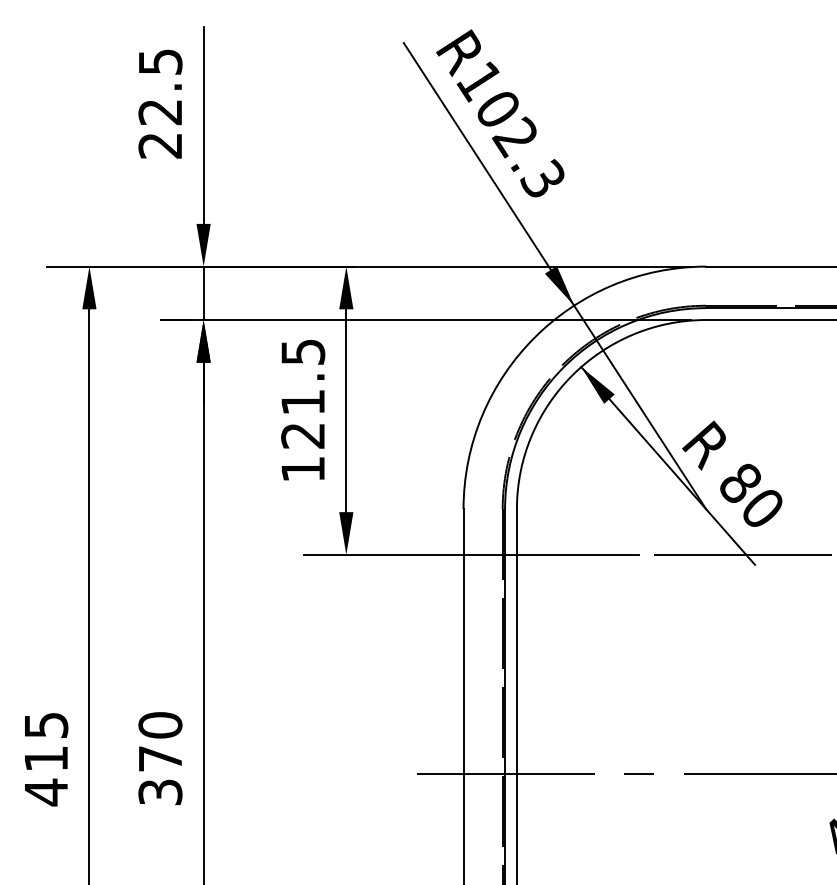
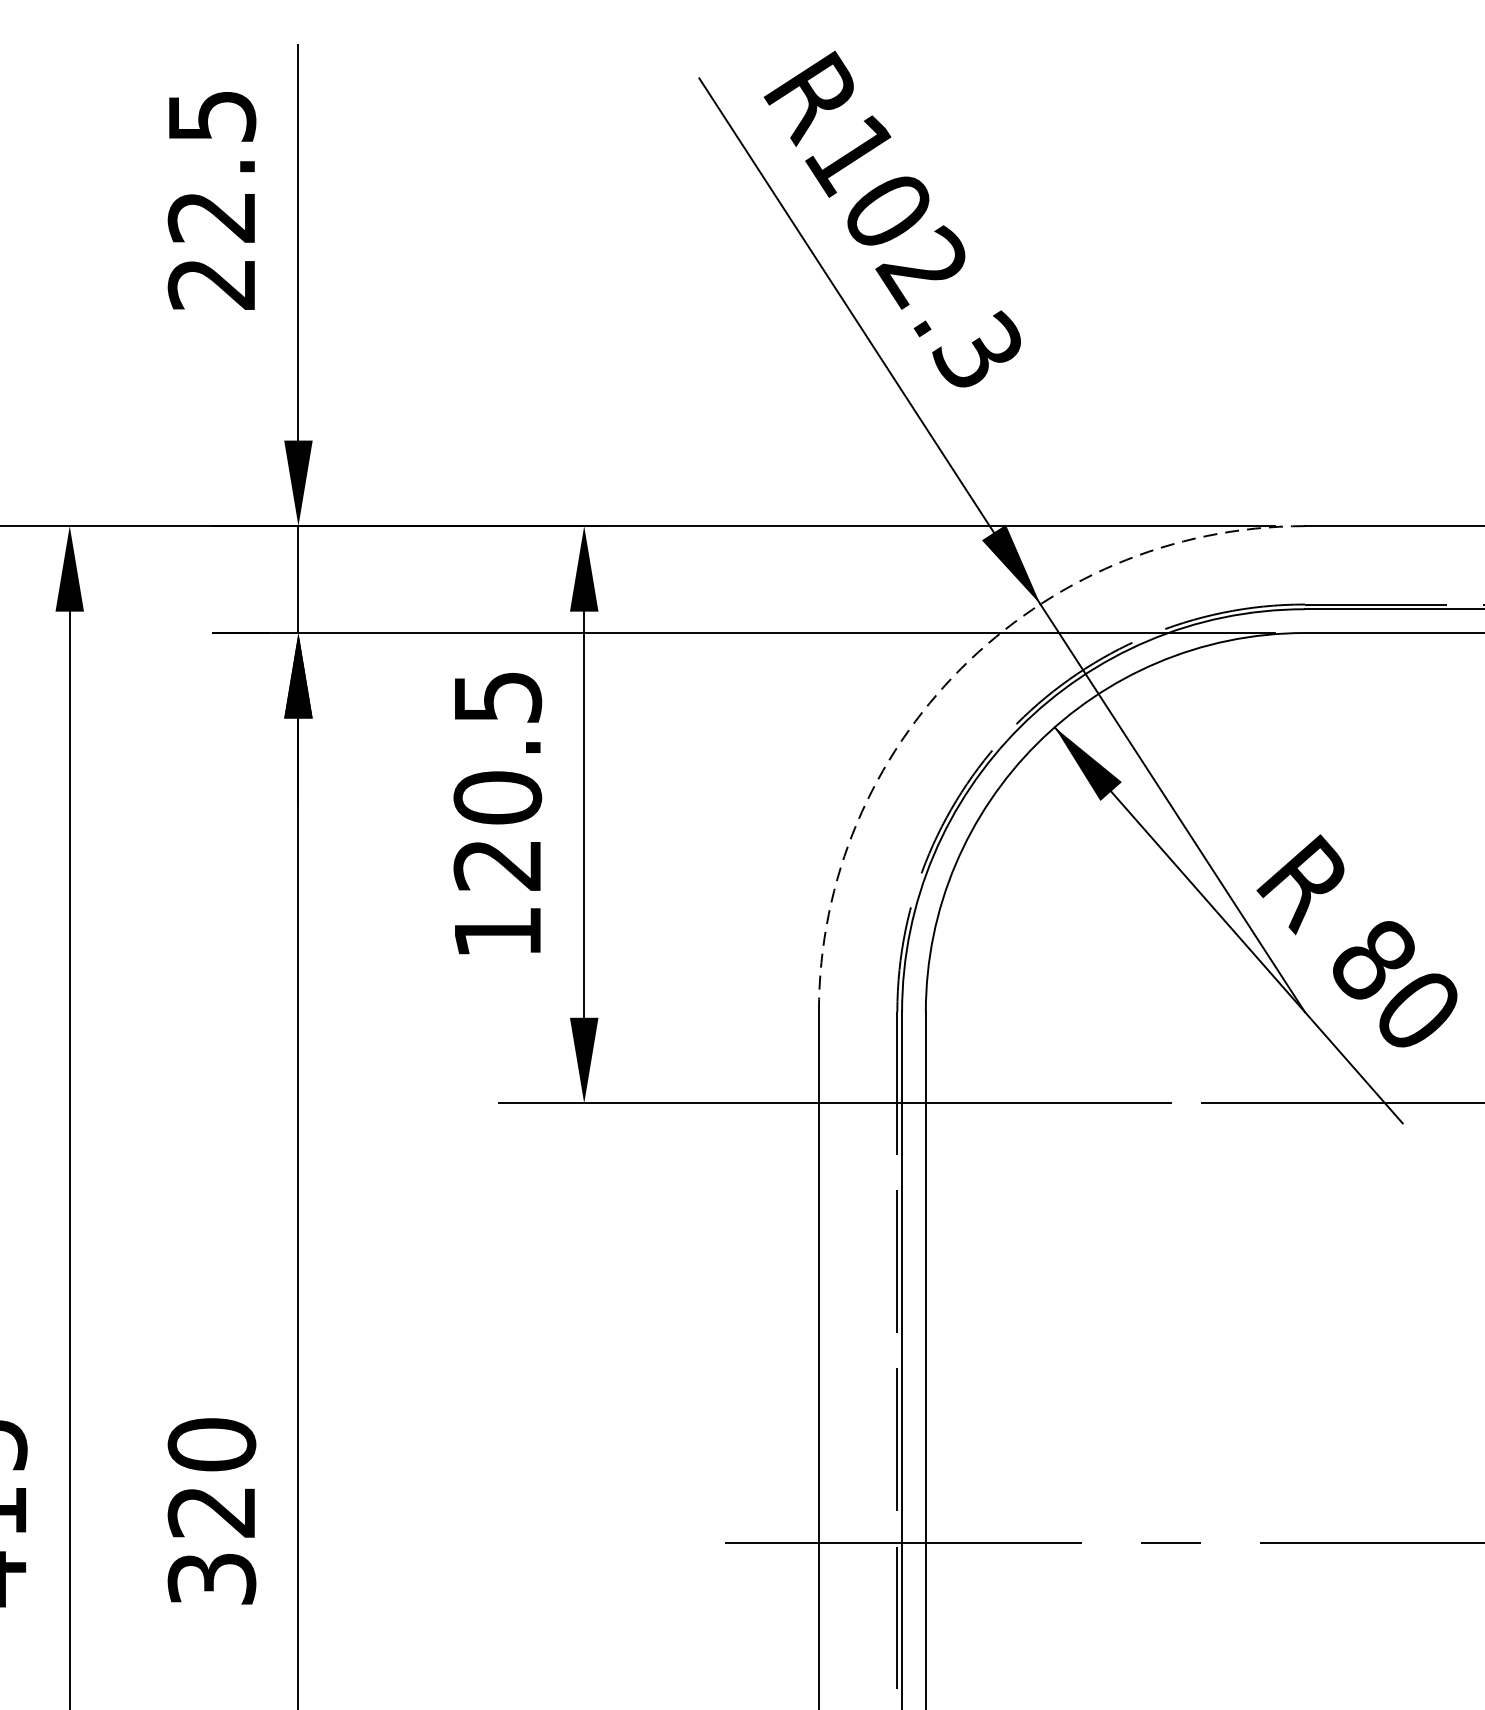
arc: (534, 337) -> (961, 668), solid -> dashed
text: (303, 402) -> (498, 798), 121.5 -> 120.5
text: (159, 758) -> (210, 1511), 370 -> 320

